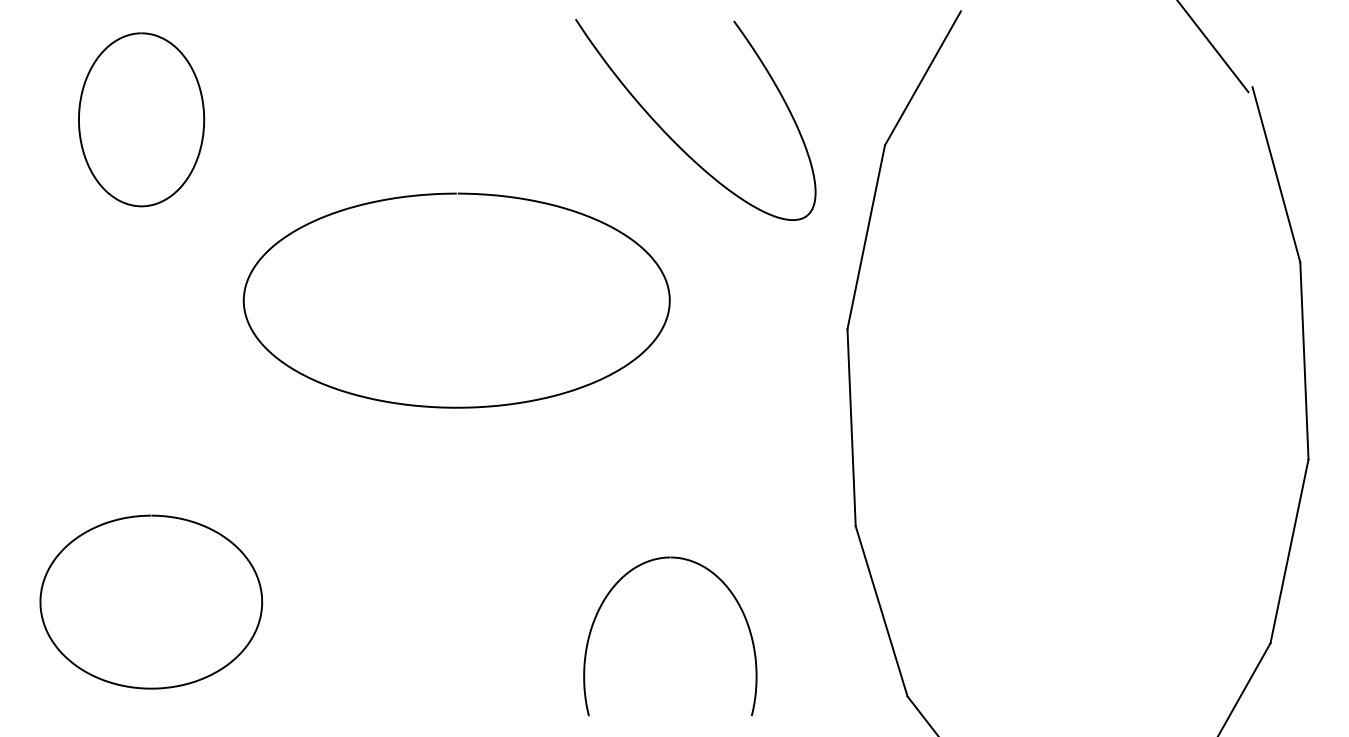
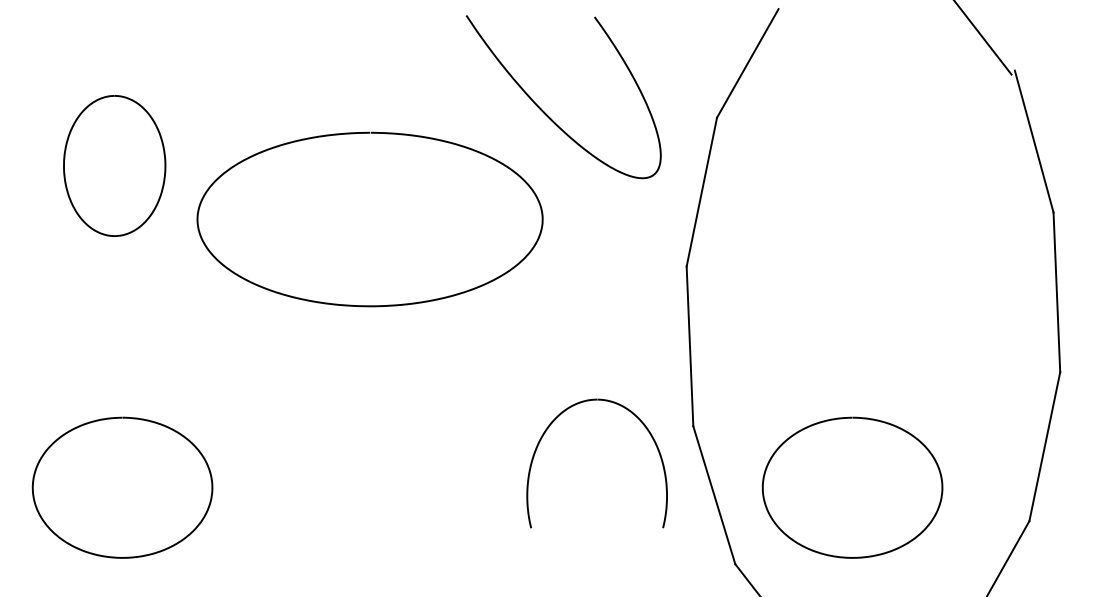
curve: (80, 111) -> (65, 159), moved
curve: (456, 194) -> (369, 133), moved
curve: (1039, 517) -> (842, 419), added
part: (609, 595) -> (547, 430), moved

